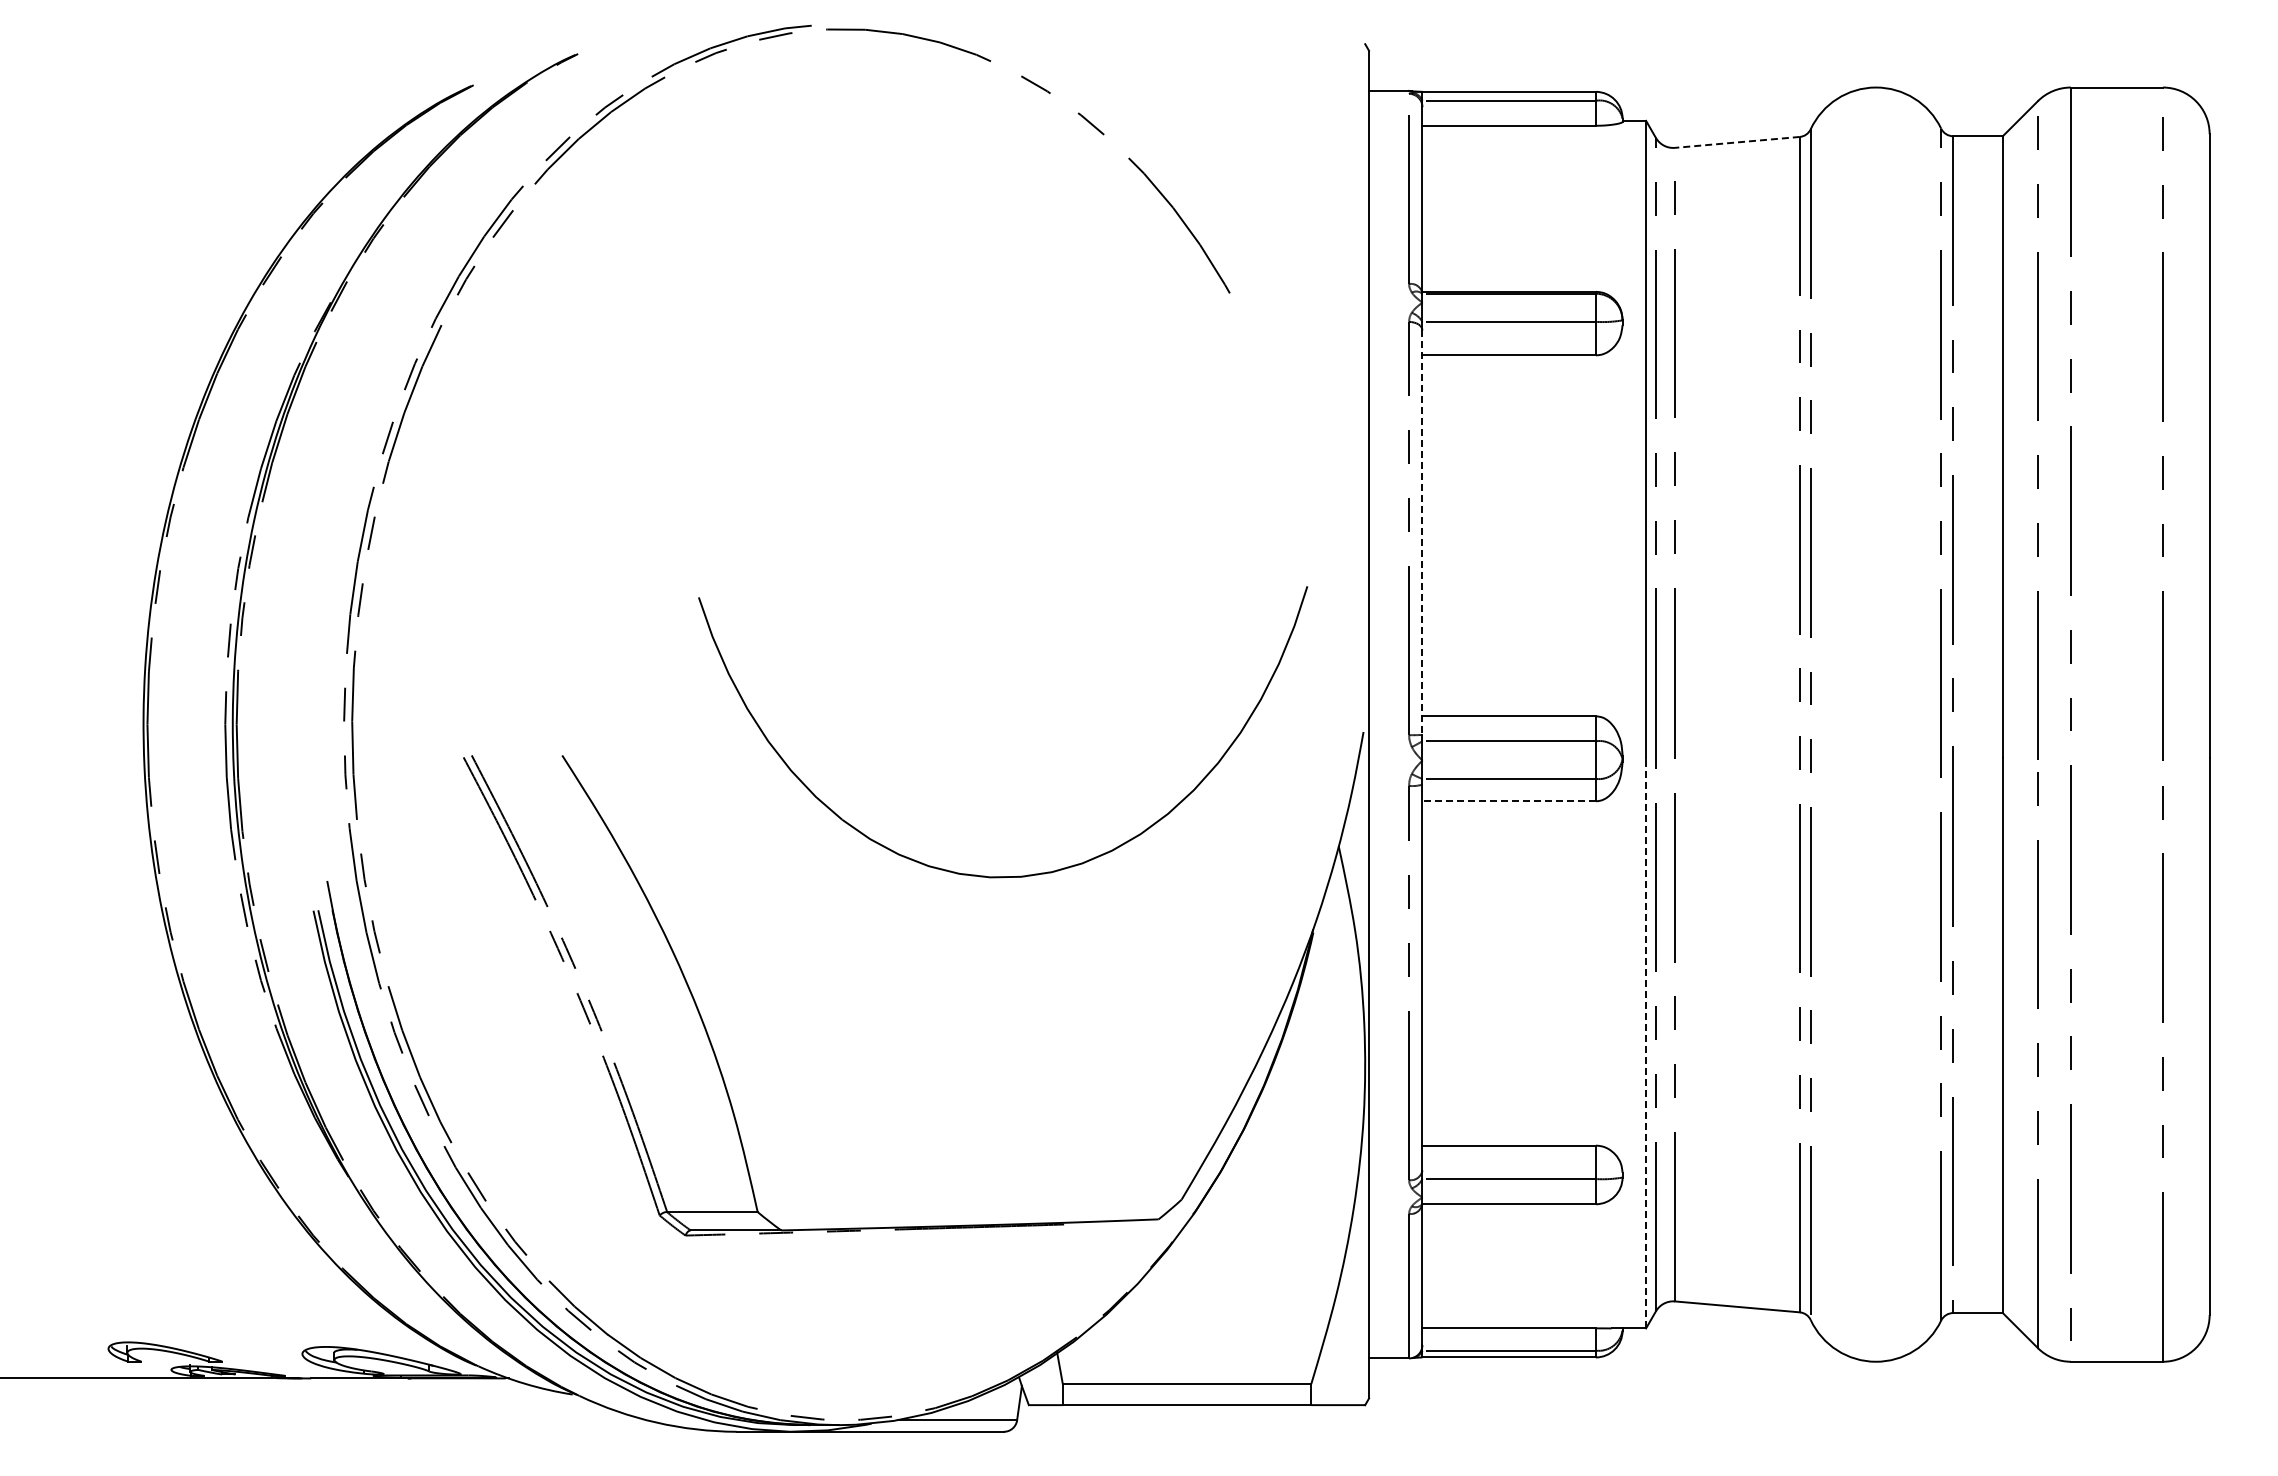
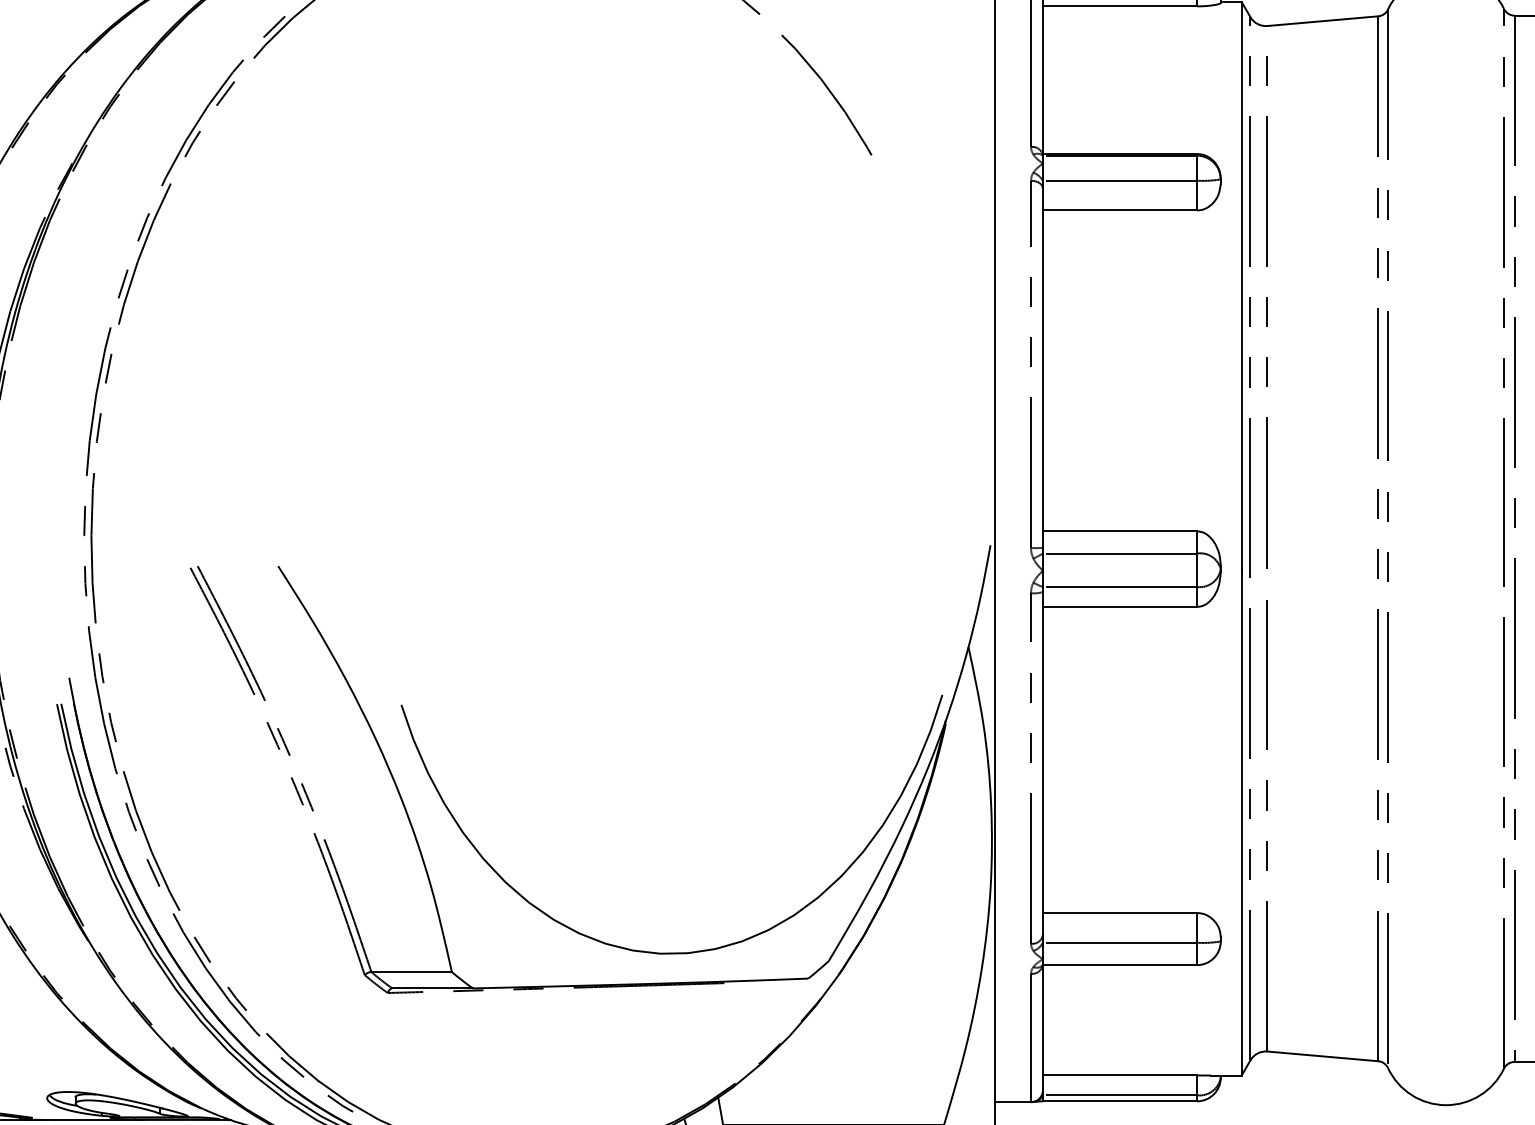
line: (1737, 142) -> (1322, 21), dashed -> solid
line: (1422, 533) -> (1042, 368), dashed -> solid
line: (1509, 801) -> (1120, 607), dashed -> solid
part: (1003, 876) -> (672, 952), moved
line: (1646, 1043) -> (1242, 822), dashed -> solid

